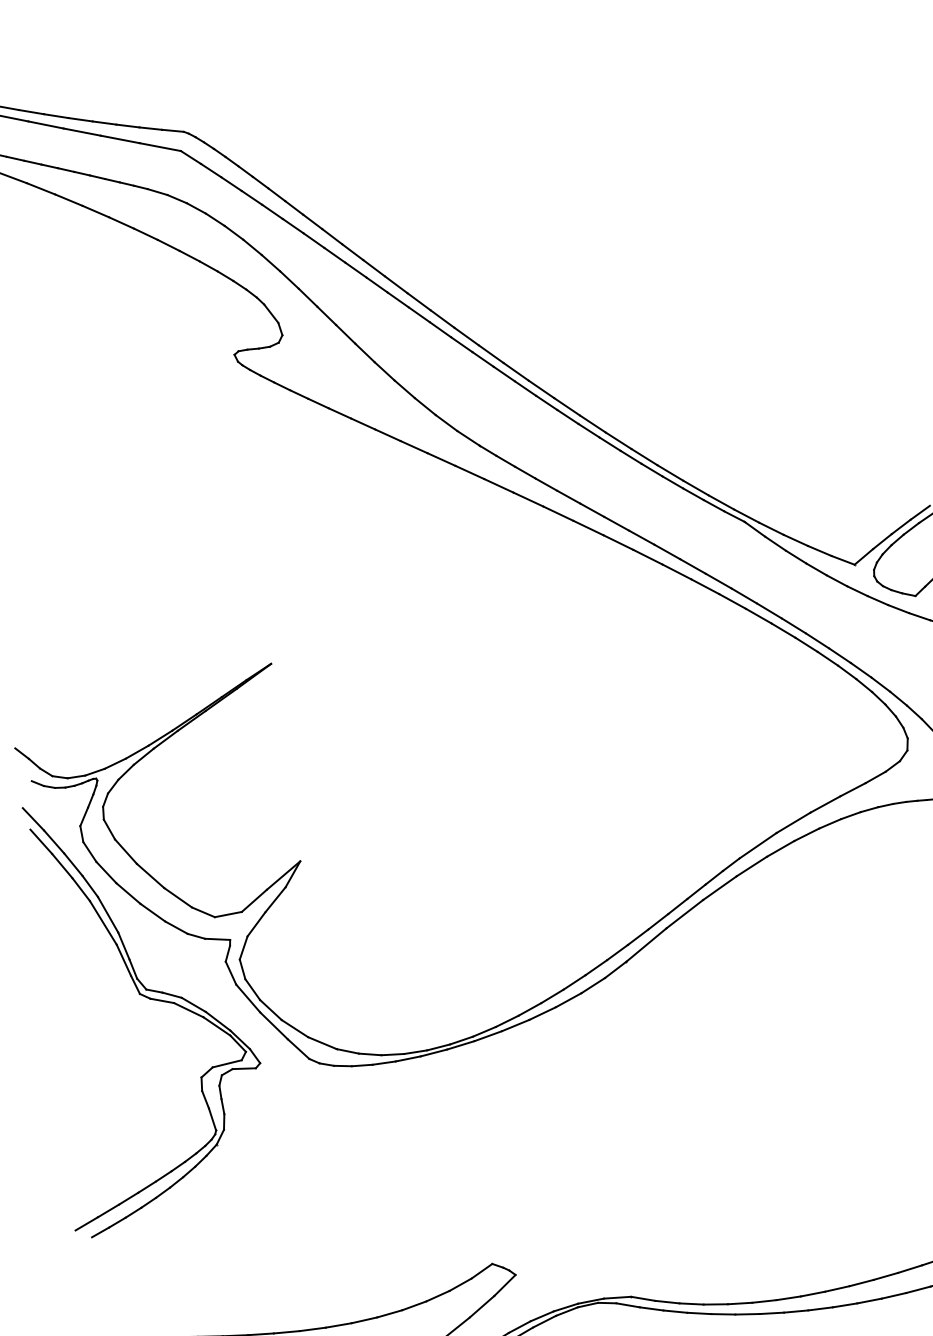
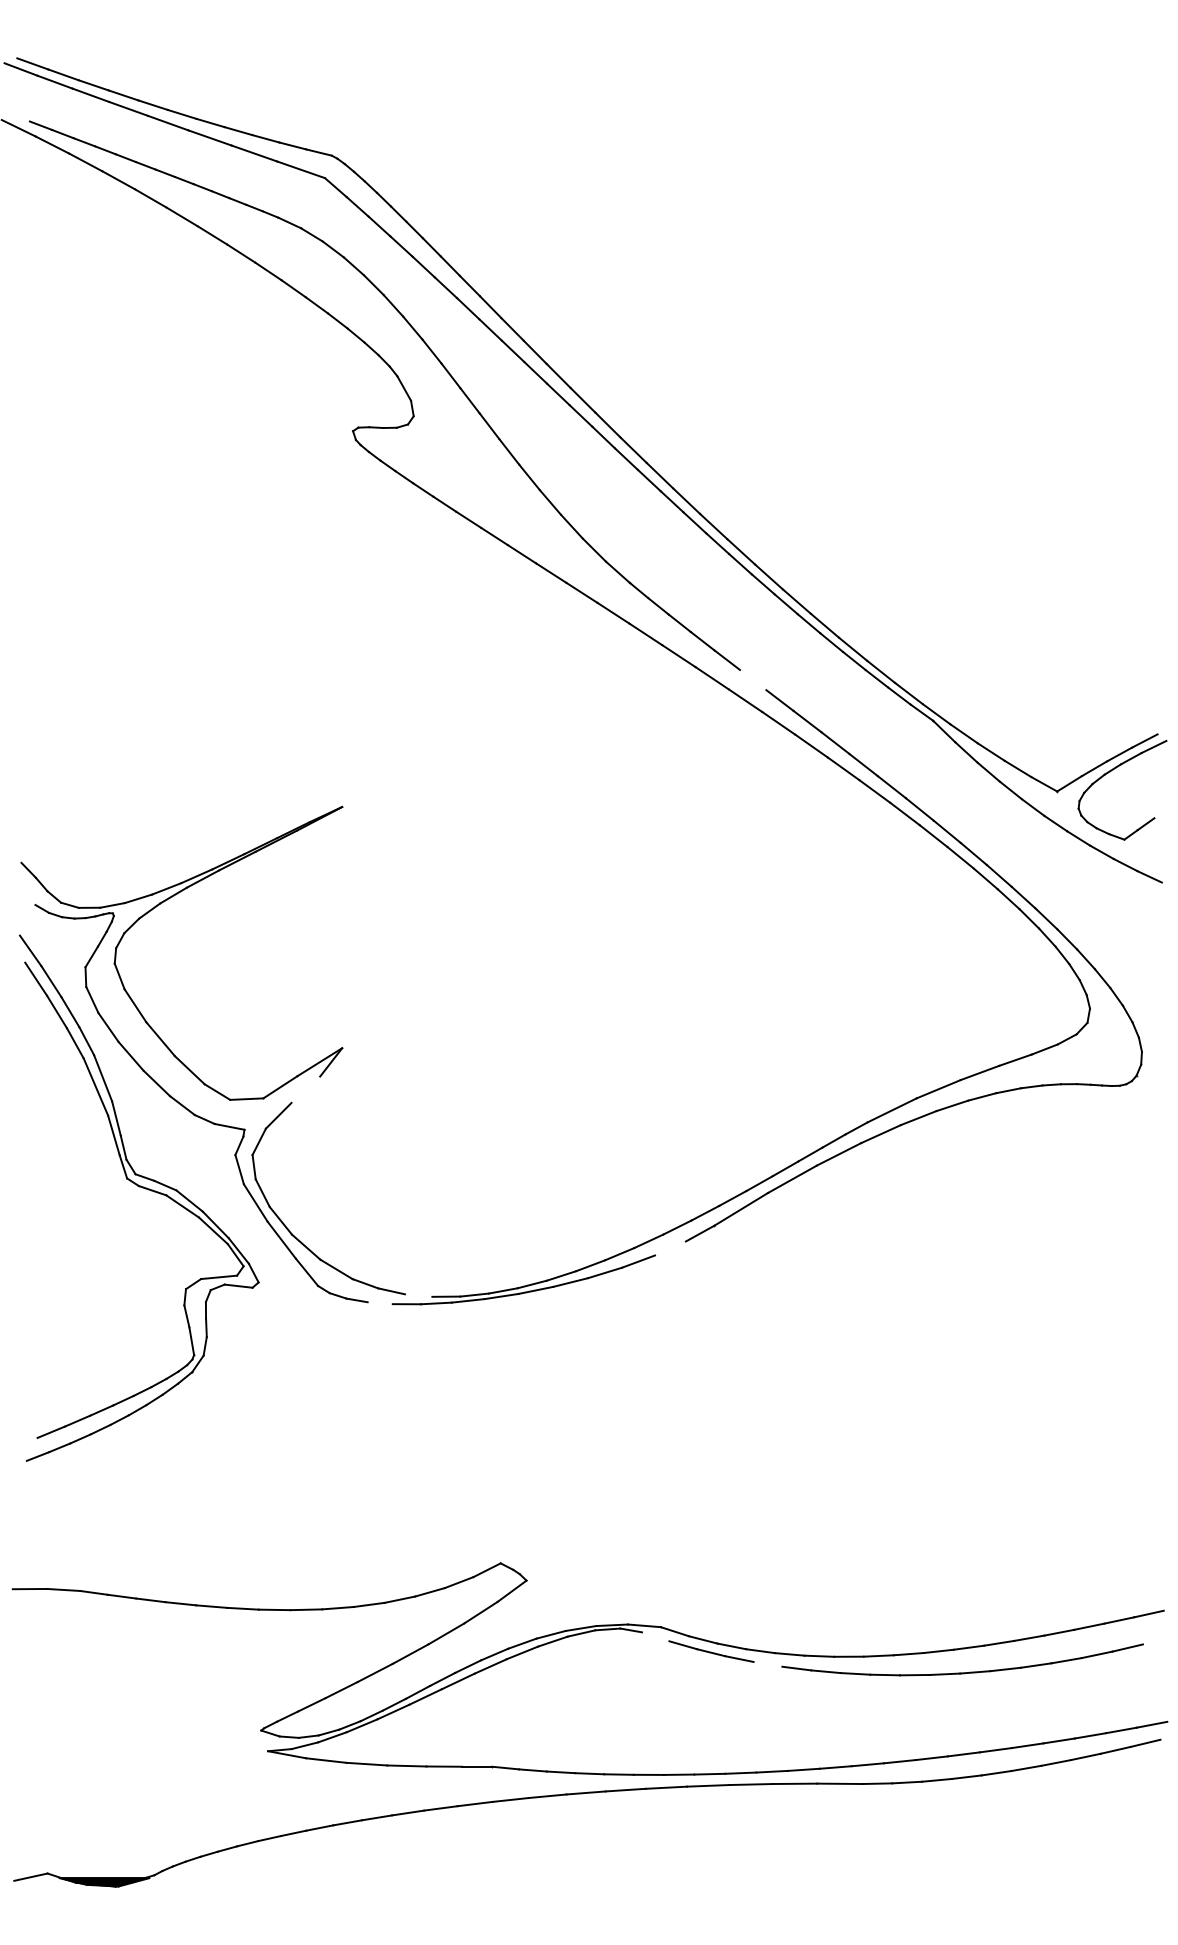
line: (592, 509) -> (753, 679), removed
line: (275, 899) -> (305, 1089), removed
line: (593, 985) -> (670, 1248), removed
line: (392, 1054) -> (418, 1295), removed
line: (361, 1065) -> (379, 1303), removed
line: (86, 1223) -> (22, 1443), removed
line: (627, 1305) -> (655, 1636), removed
line: (722, 1313) -> (767, 1663), removed

